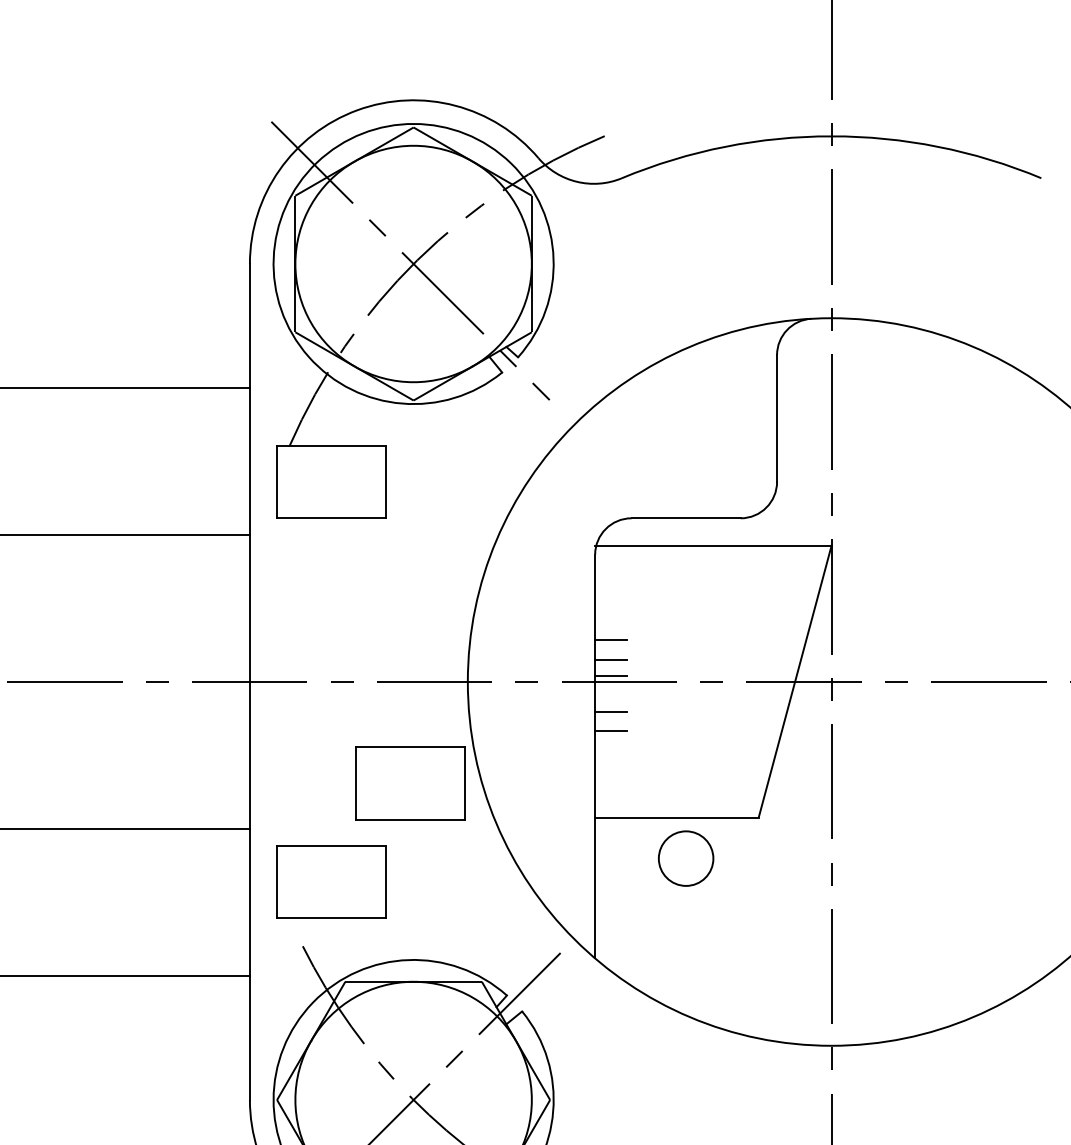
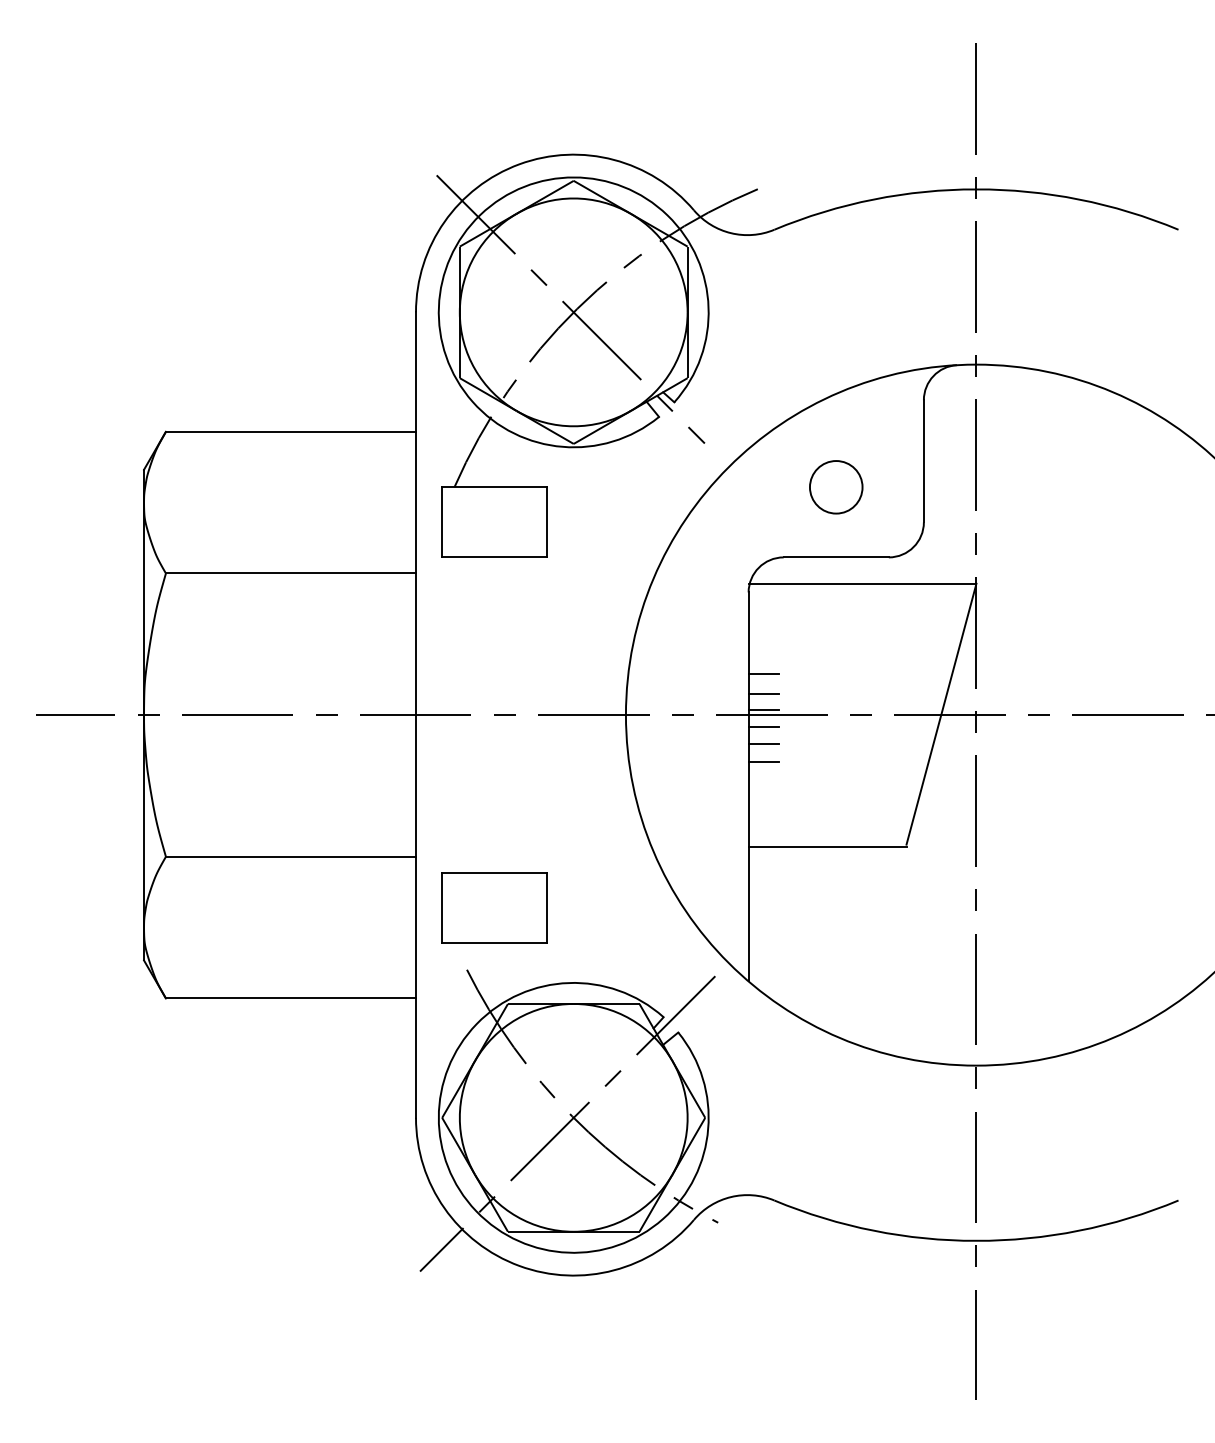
line: (610, 693) -> (763, 726), added
part: (410, 783) -> (570, 812), removed
circle: (686, 858) -> (836, 487), moved

